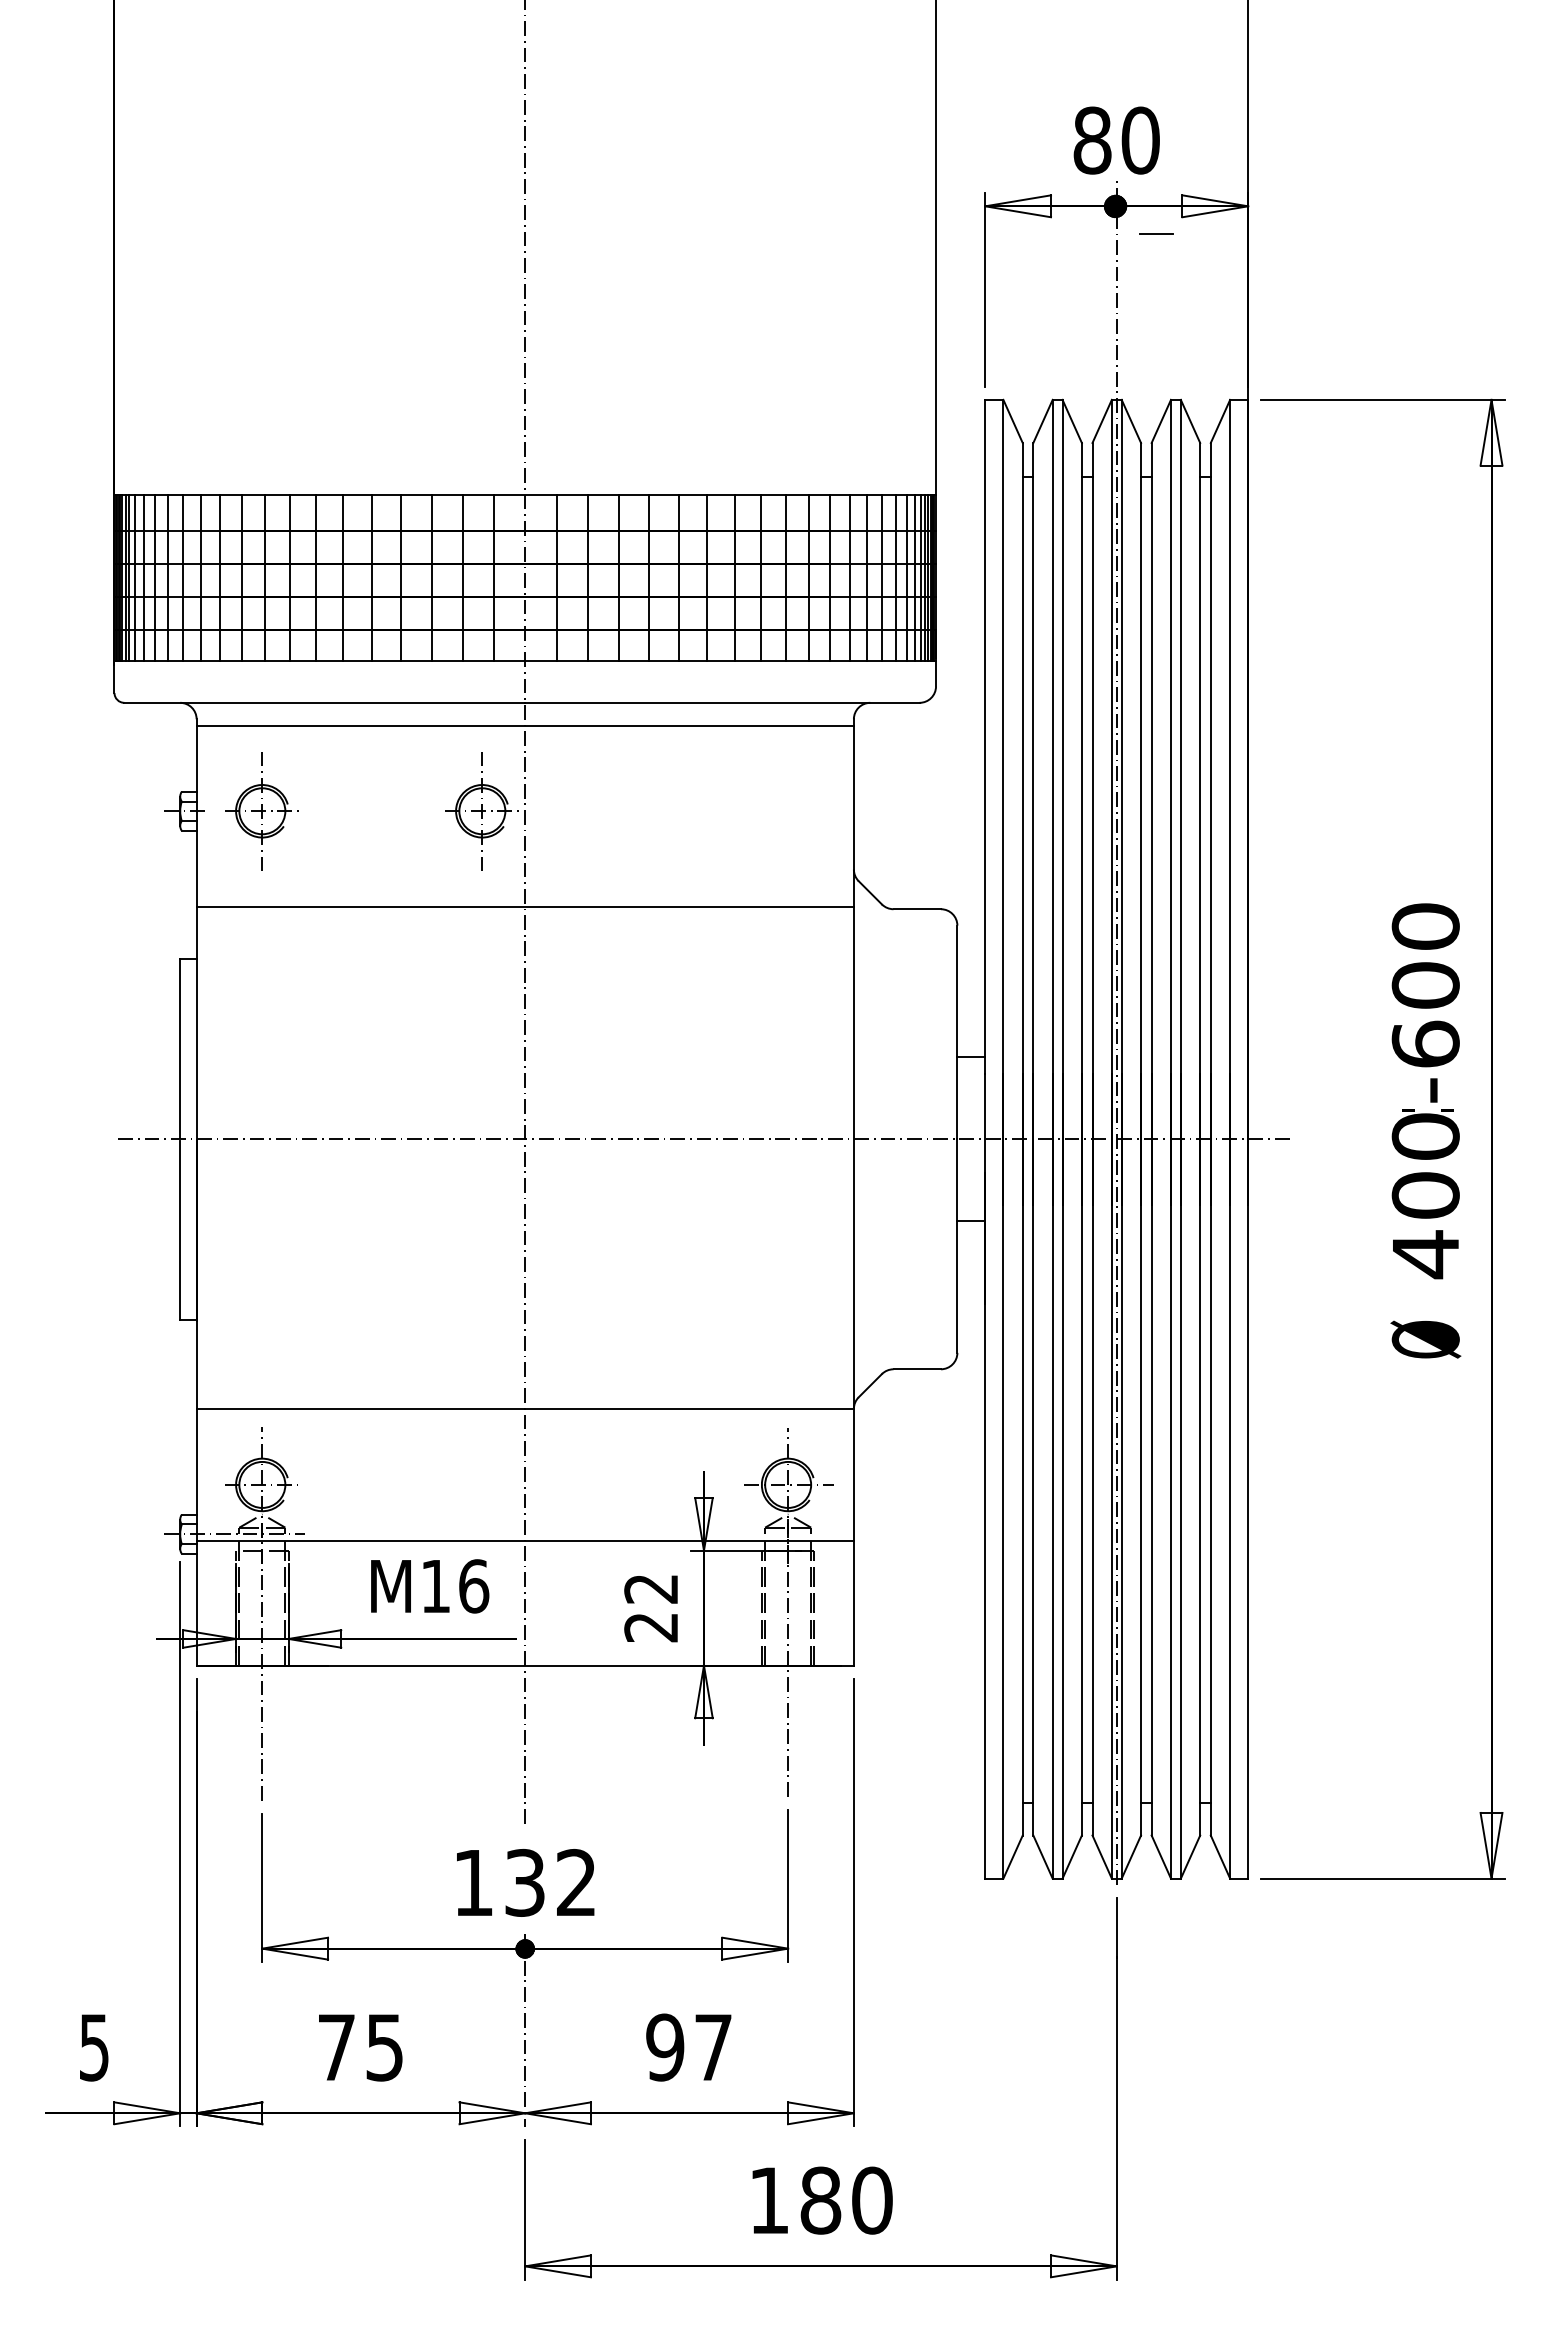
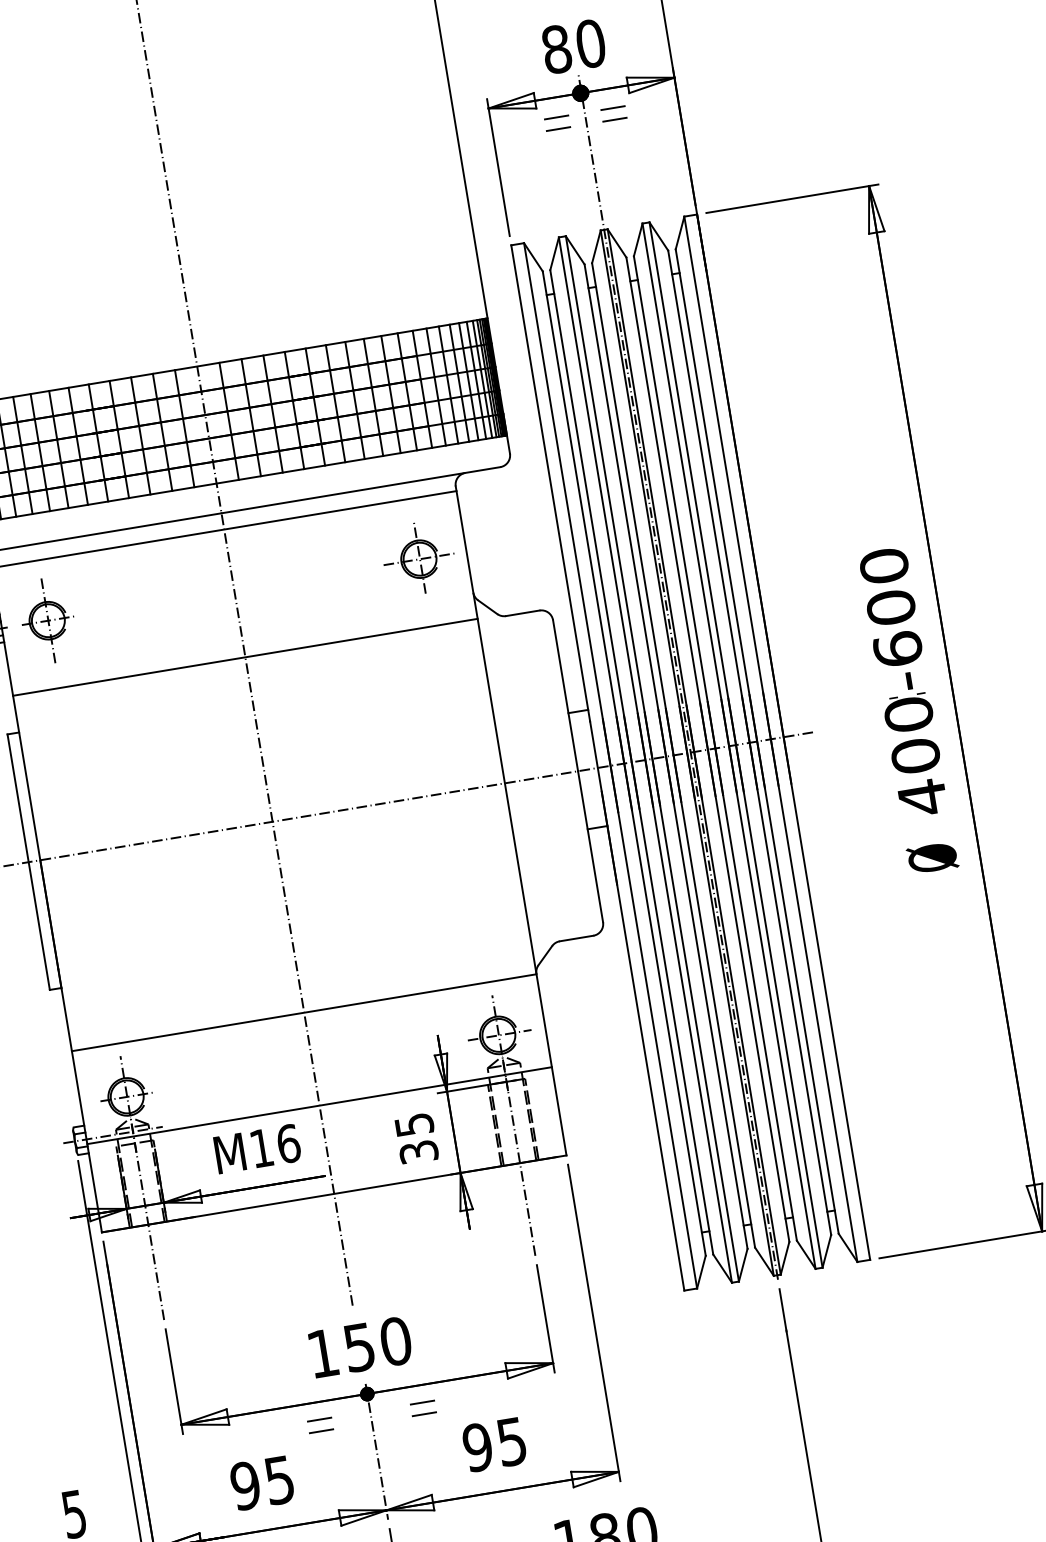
line: (1076, 234) -> (556, 117), added
line: (1076, 250) -> (558, 129), added
line: (1156, 250) -> (614, 119), added
part: (786, 809) -> (418, 558), added
part: (481, 811) -> (203, 595), removed
text: (651, 1608) -> (416, 1138), 22 -> 35
text: (551, 1882) -> (378, 1344), 132 -> 150
line: (453, 1973) -> (319, 1419), added
line: (598, 1973) -> (422, 1402), added
line: (453, 1989) -> (321, 1431), added
line: (598, 1989) -> (423, 1414), added
text: (336, 2047) -> (245, 1485), 75 -> 95
text: (713, 2047) -> (511, 1441), 97 -> 95

